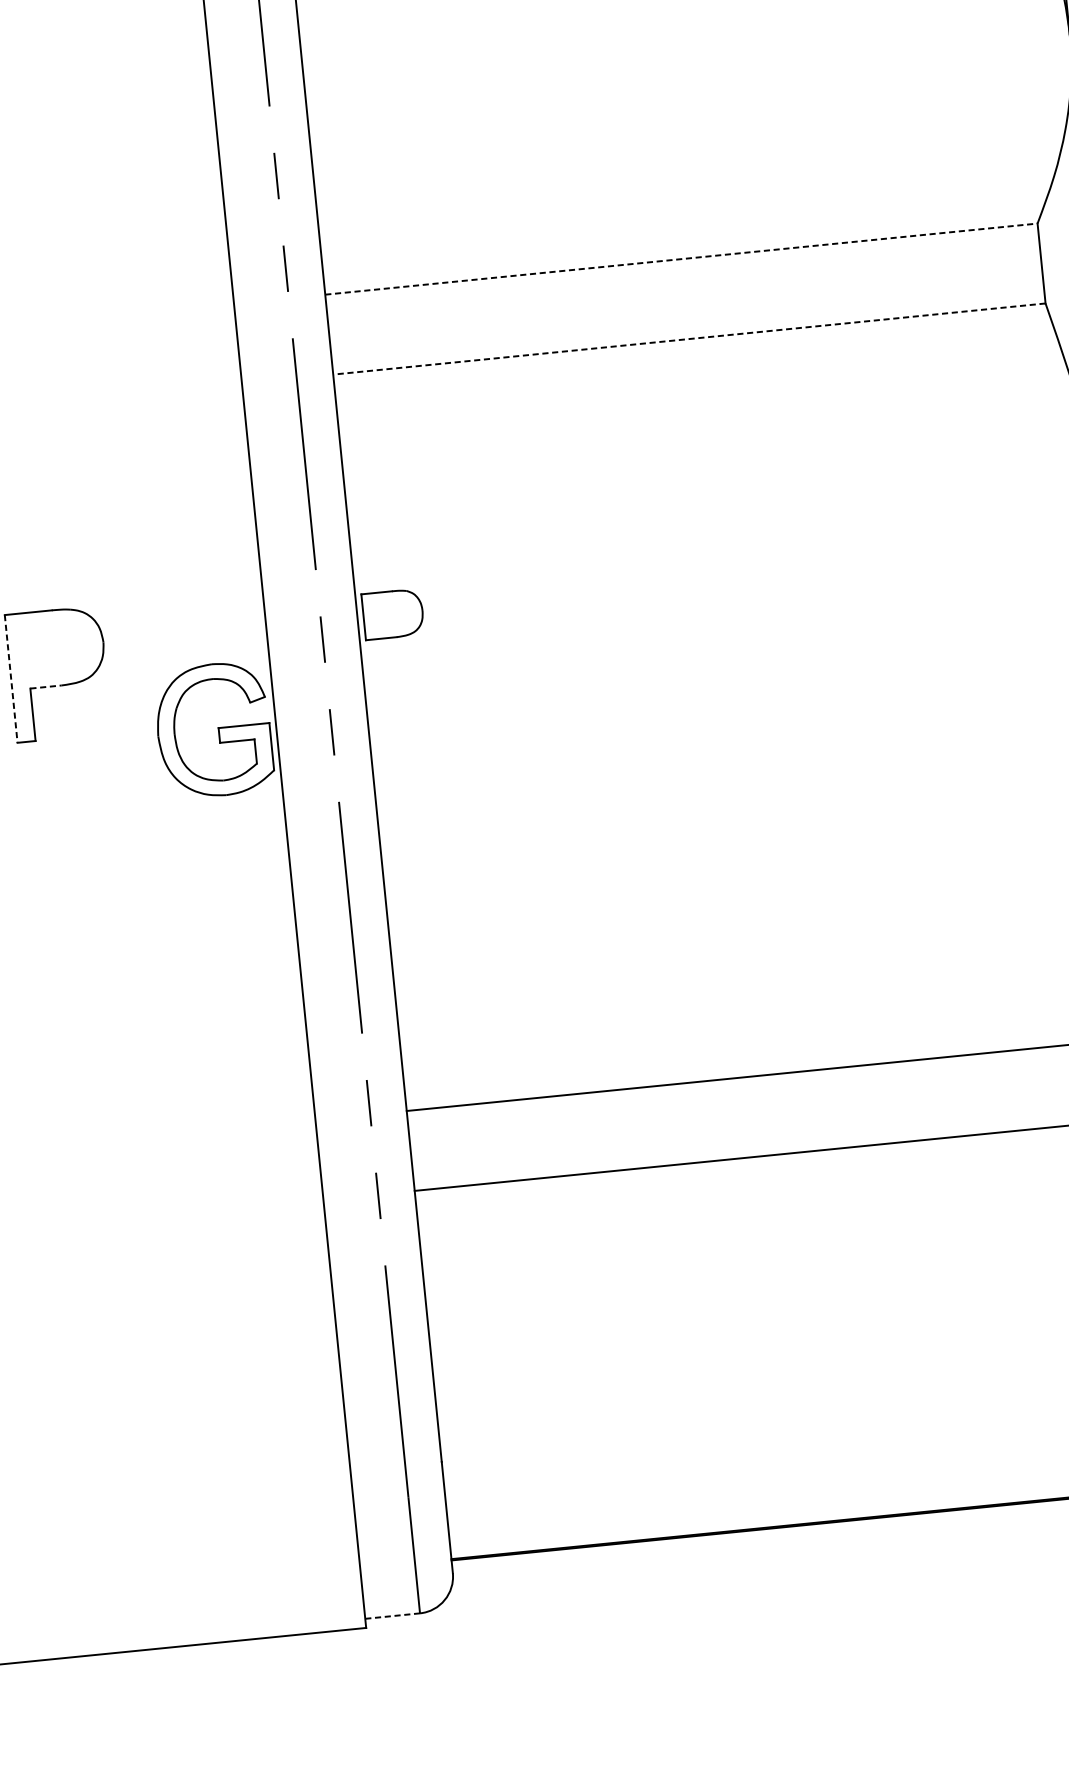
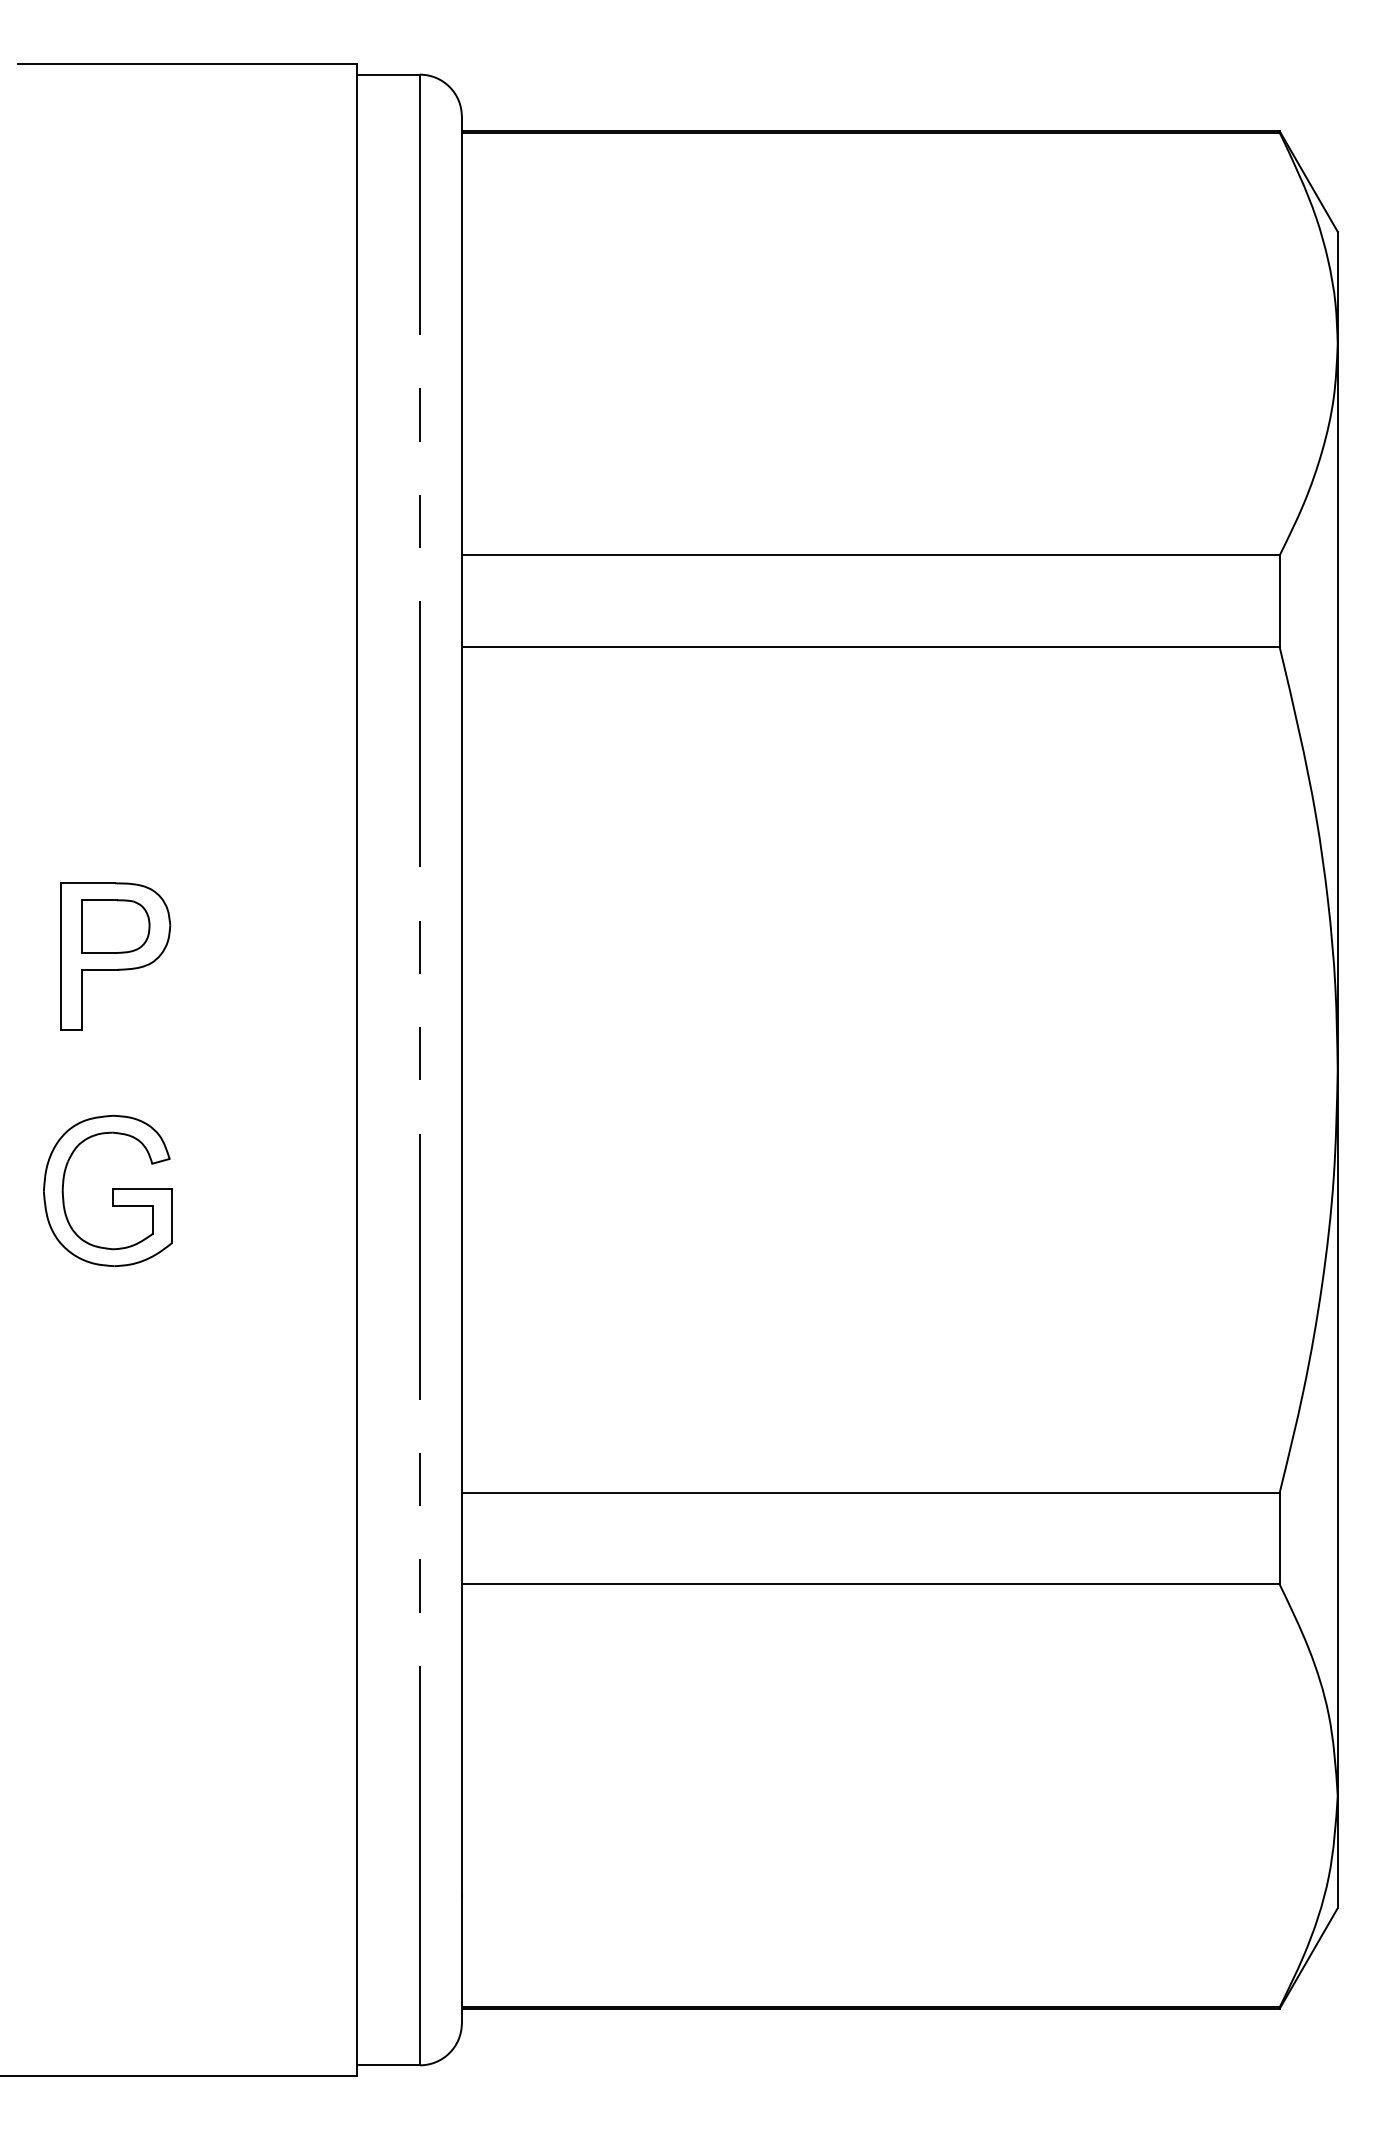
line: (681, 259) -> (870, 555), dashed -> solid
line: (689, 339) -> (870, 647), dashed -> solid
part: (392, 614) -> (115, 926), moved
line: (11, 679) -> (61, 957), dashed -> solid
line: (45, 686) -> (99, 969), dashed -> solid
part: (213, 729) -> (107, 1190), moved
line: (393, 1616) -> (389, 2065), dashed -> solid

